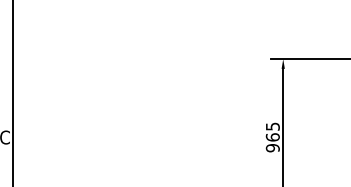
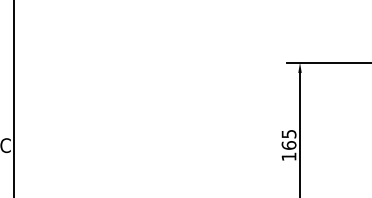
text: (272, 148) -> (288, 157), 965 -> 165

